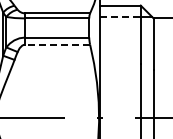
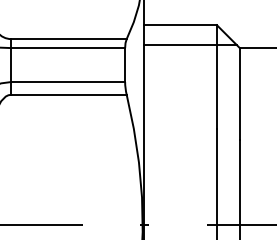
line: (120, 16) -> (180, 44), dashed -> solid
line: (57, 44) -> (68, 94), dashed -> solid

